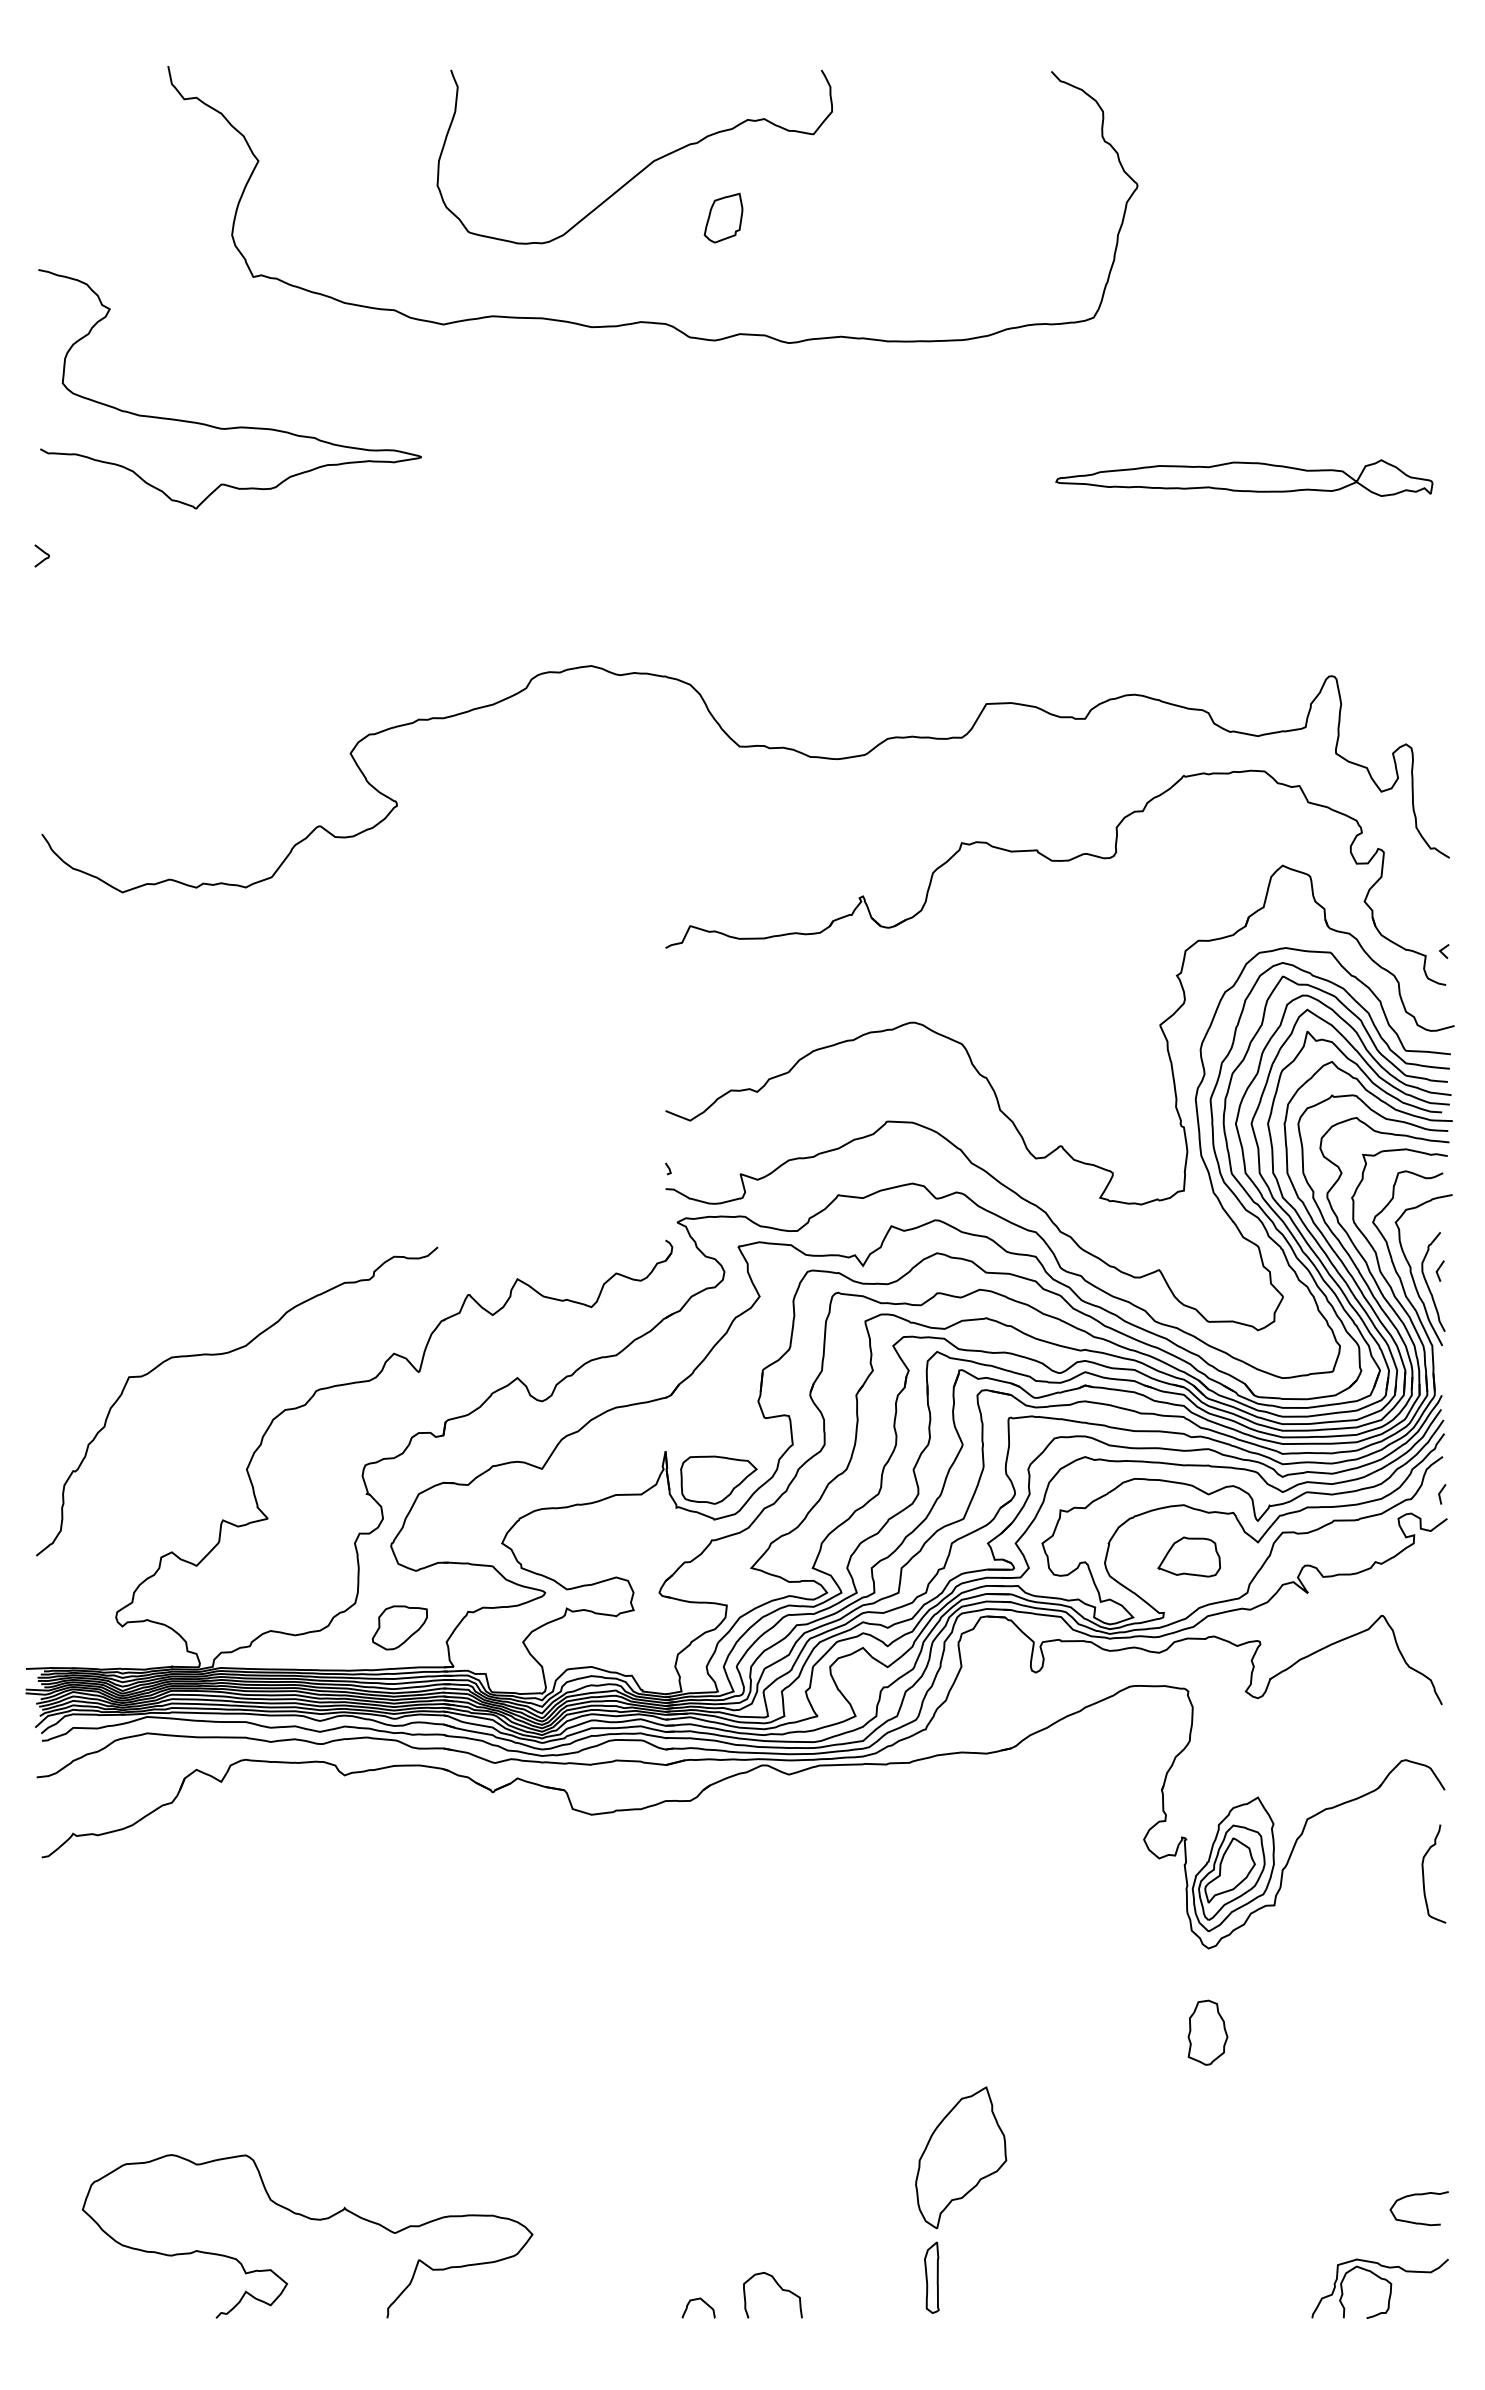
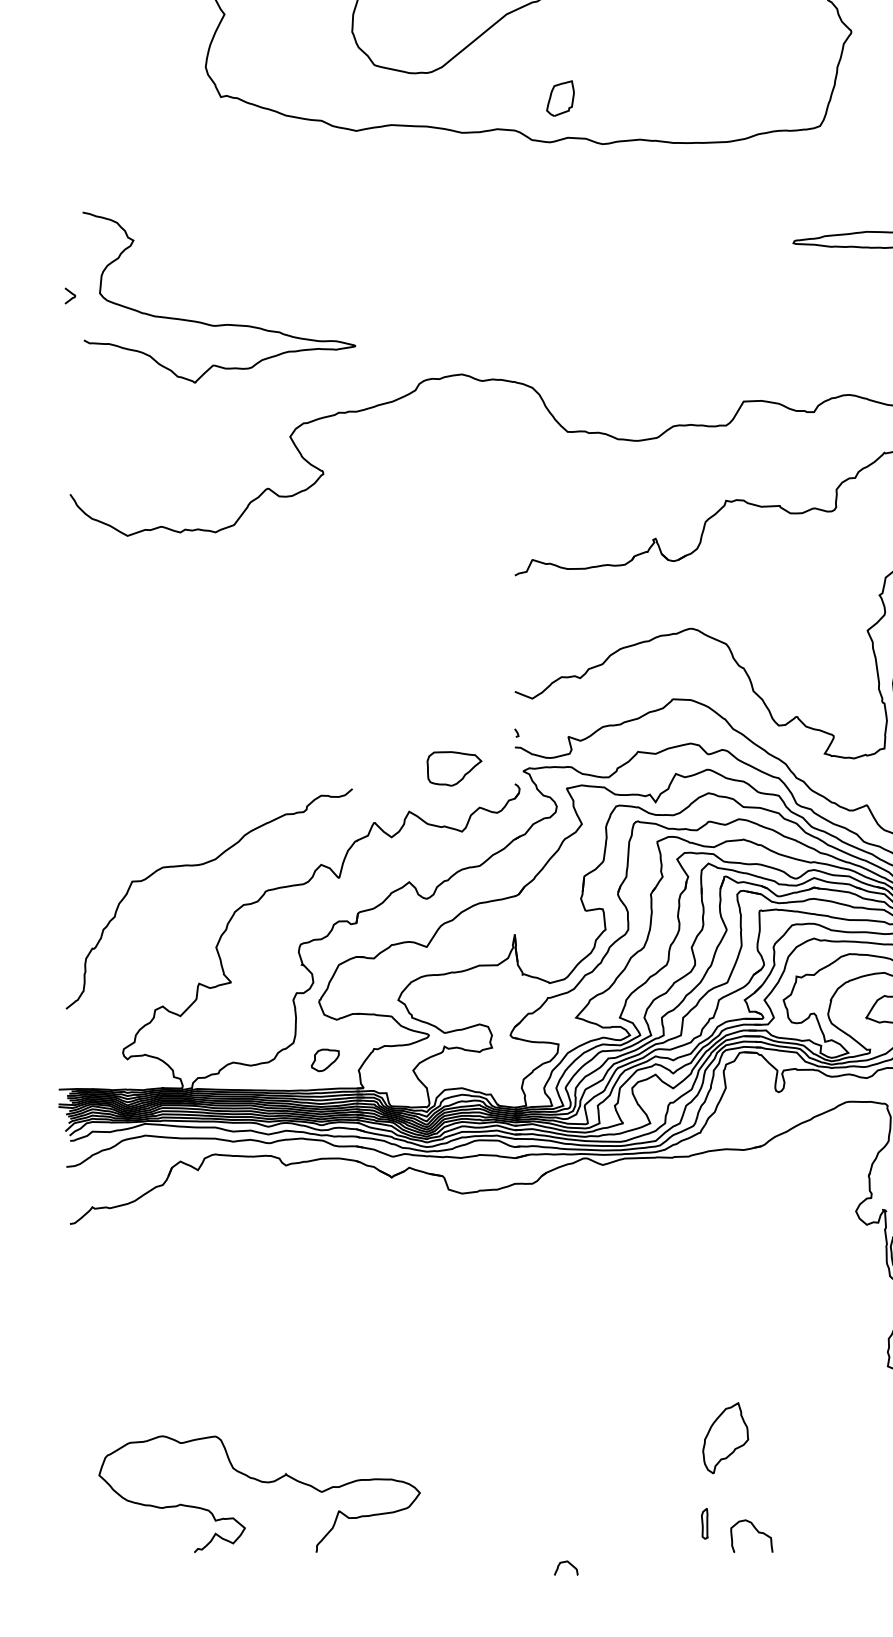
part: (723, 217) -> (560, 98), moved
curve: (236, 426) -> (223, 324), moved
part: (718, 1479) -> (454, 768), moved
part: (399, 1627) -> (325, 1060), size x0.7
part: (961, 2157) -> (725, 1438), size x0.7
part: (931, 2277) -> (704, 1523), size x0.6
curve: (779, 2287) -> (756, 1530), moved
curve: (703, 2302) -> (569, 1564), moved

